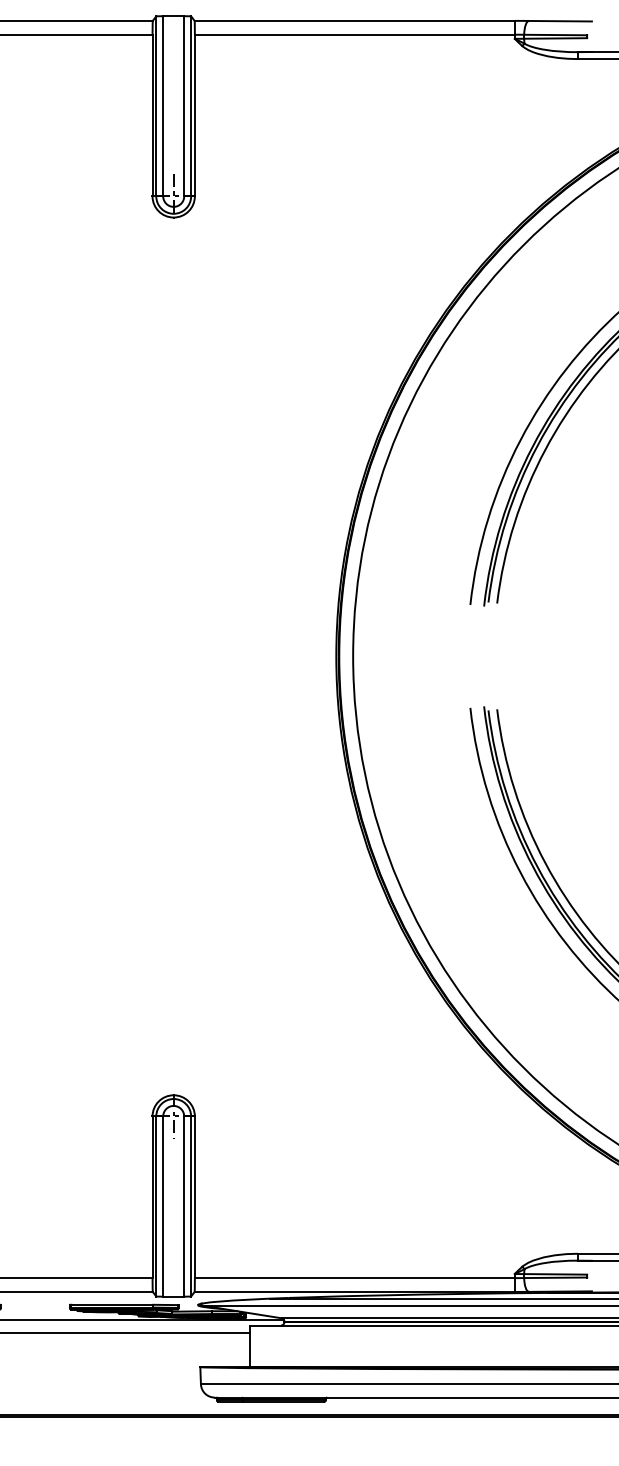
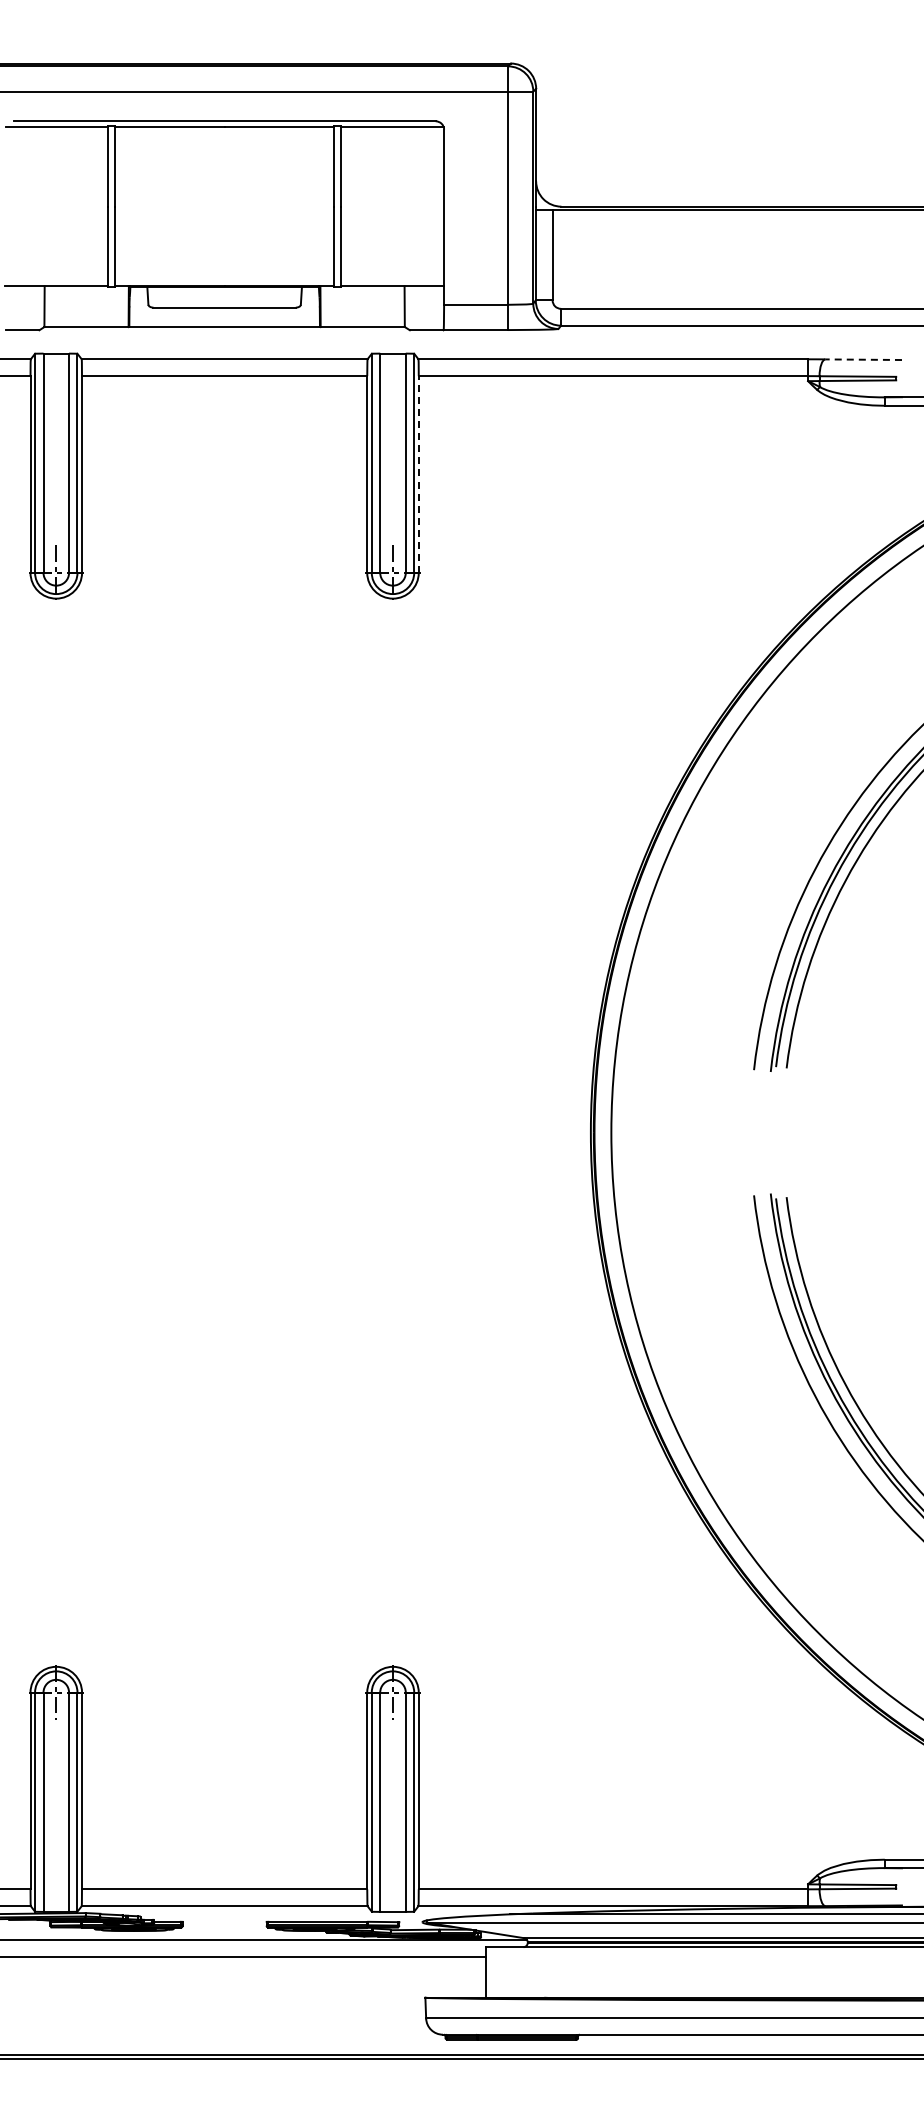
line: (560, 21) -> (863, 359), solid -> dashed
line: (194, 115) -> (418, 474), solid -> dashed

